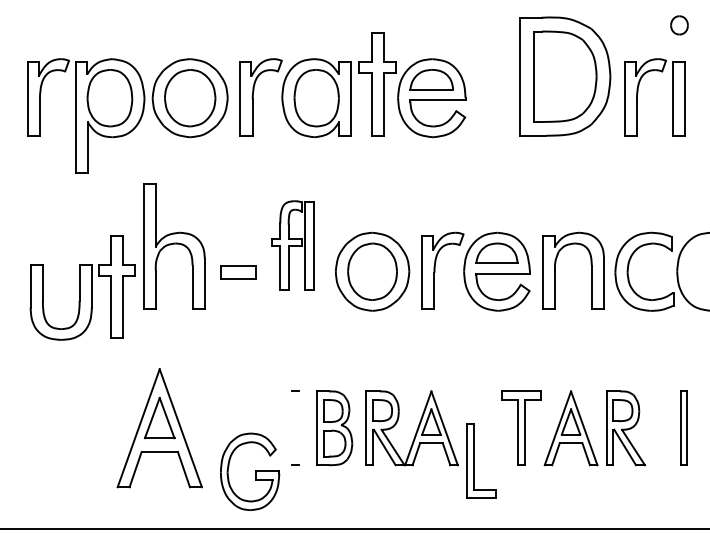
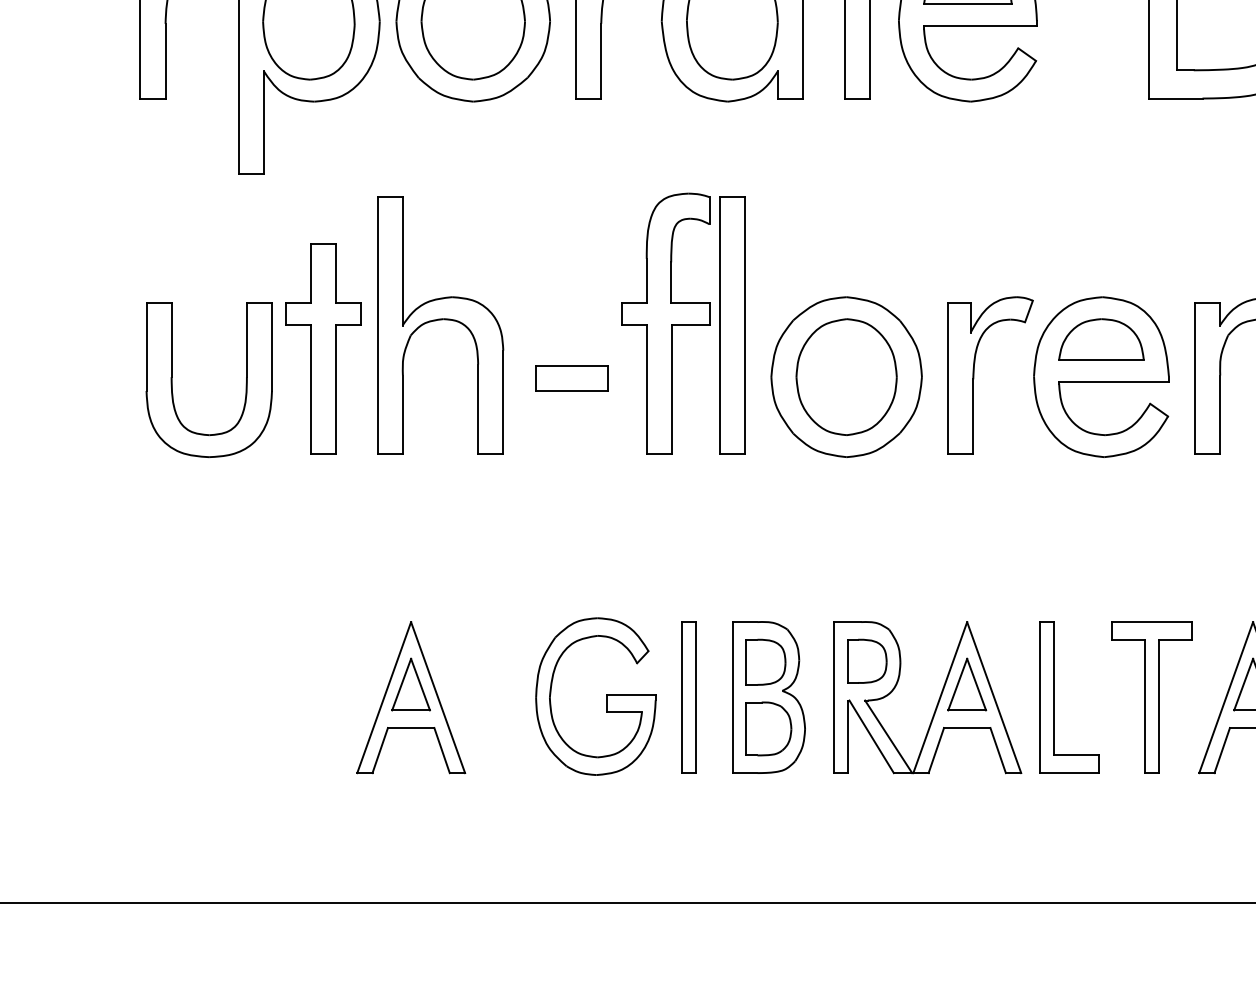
part: (292, 245) -> (682, 323), size x1.43
part: (82, 287) -> (252, 349), moved
part: (159, 428) -> (410, 697), size x0.62
line: (292, 428) -> (682, 697), added
line: (299, 428) -> (697, 697), added
part: (474, 460) -> (1055, 695), moved
part: (250, 471) -> (596, 695), moved

